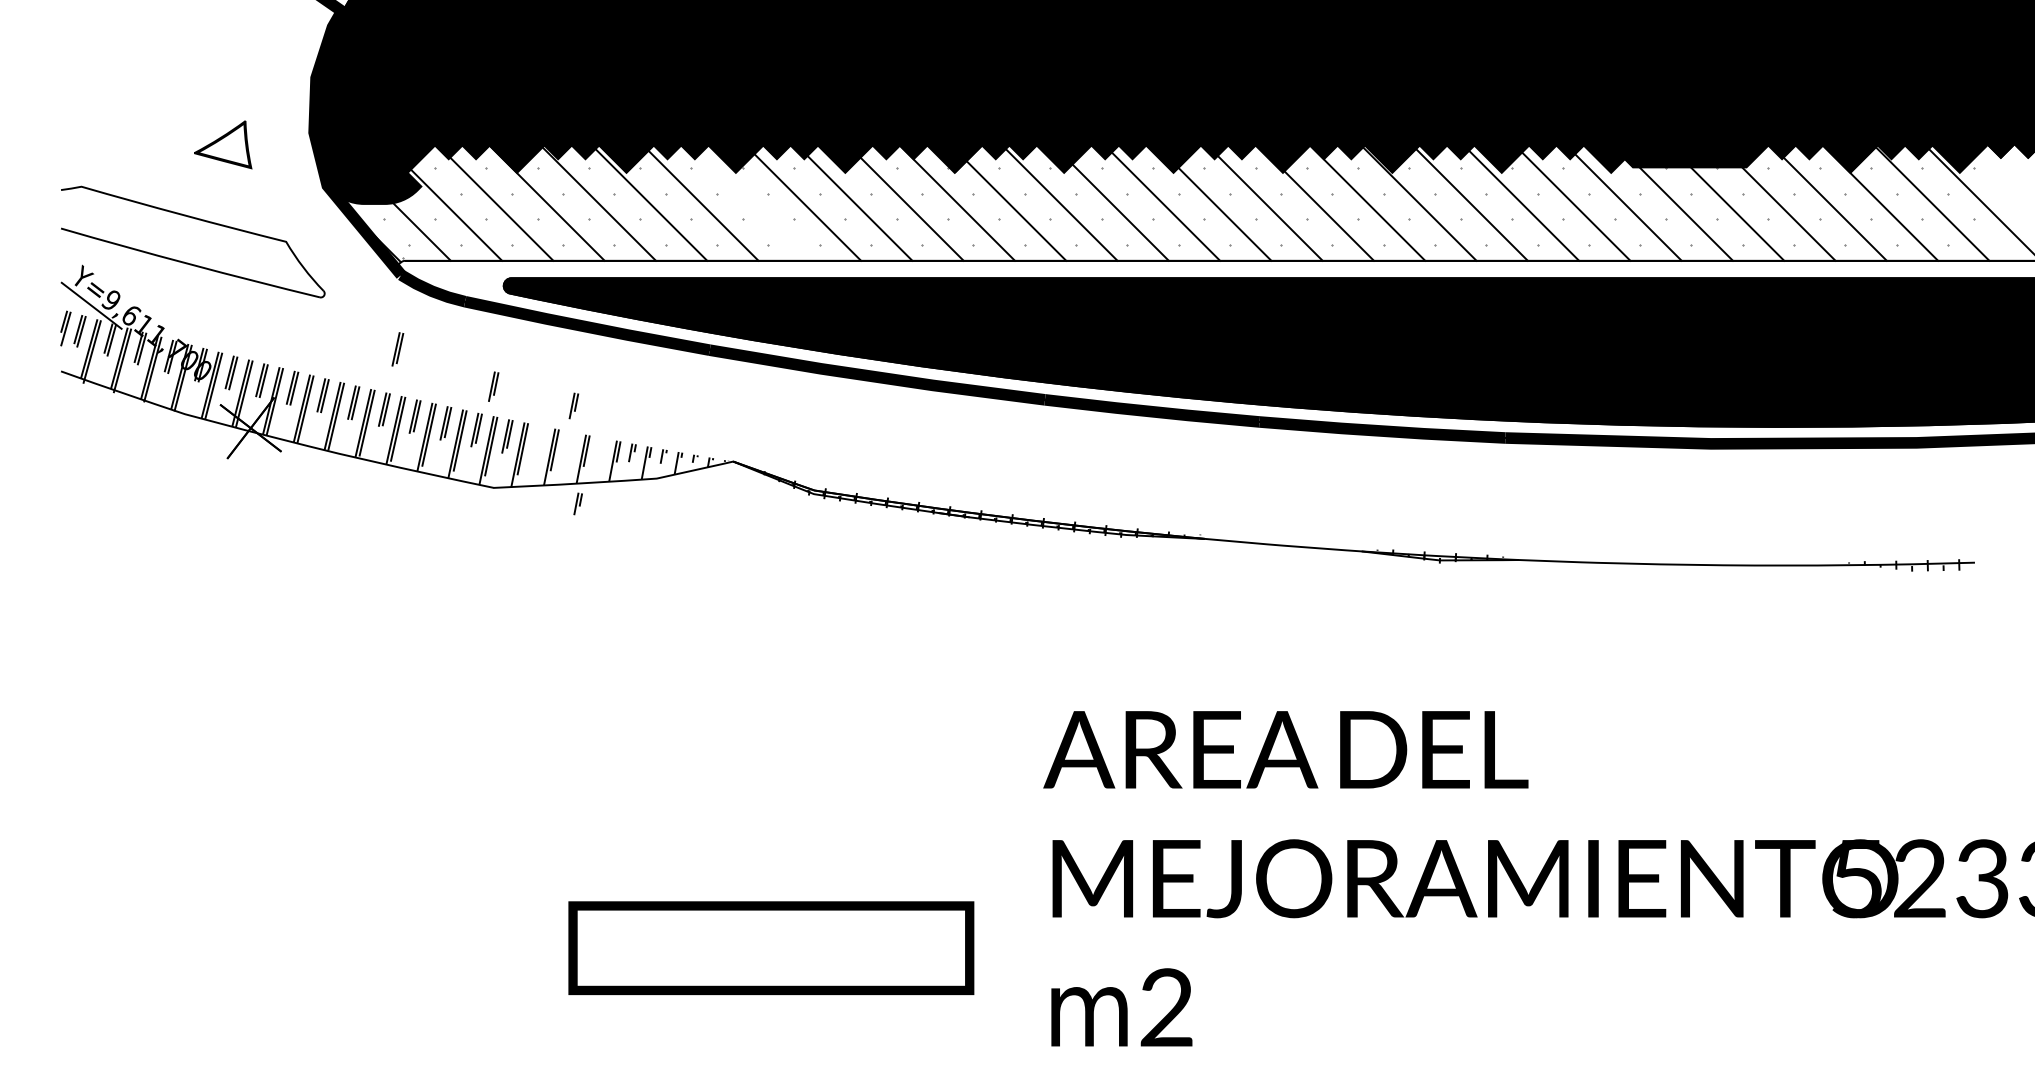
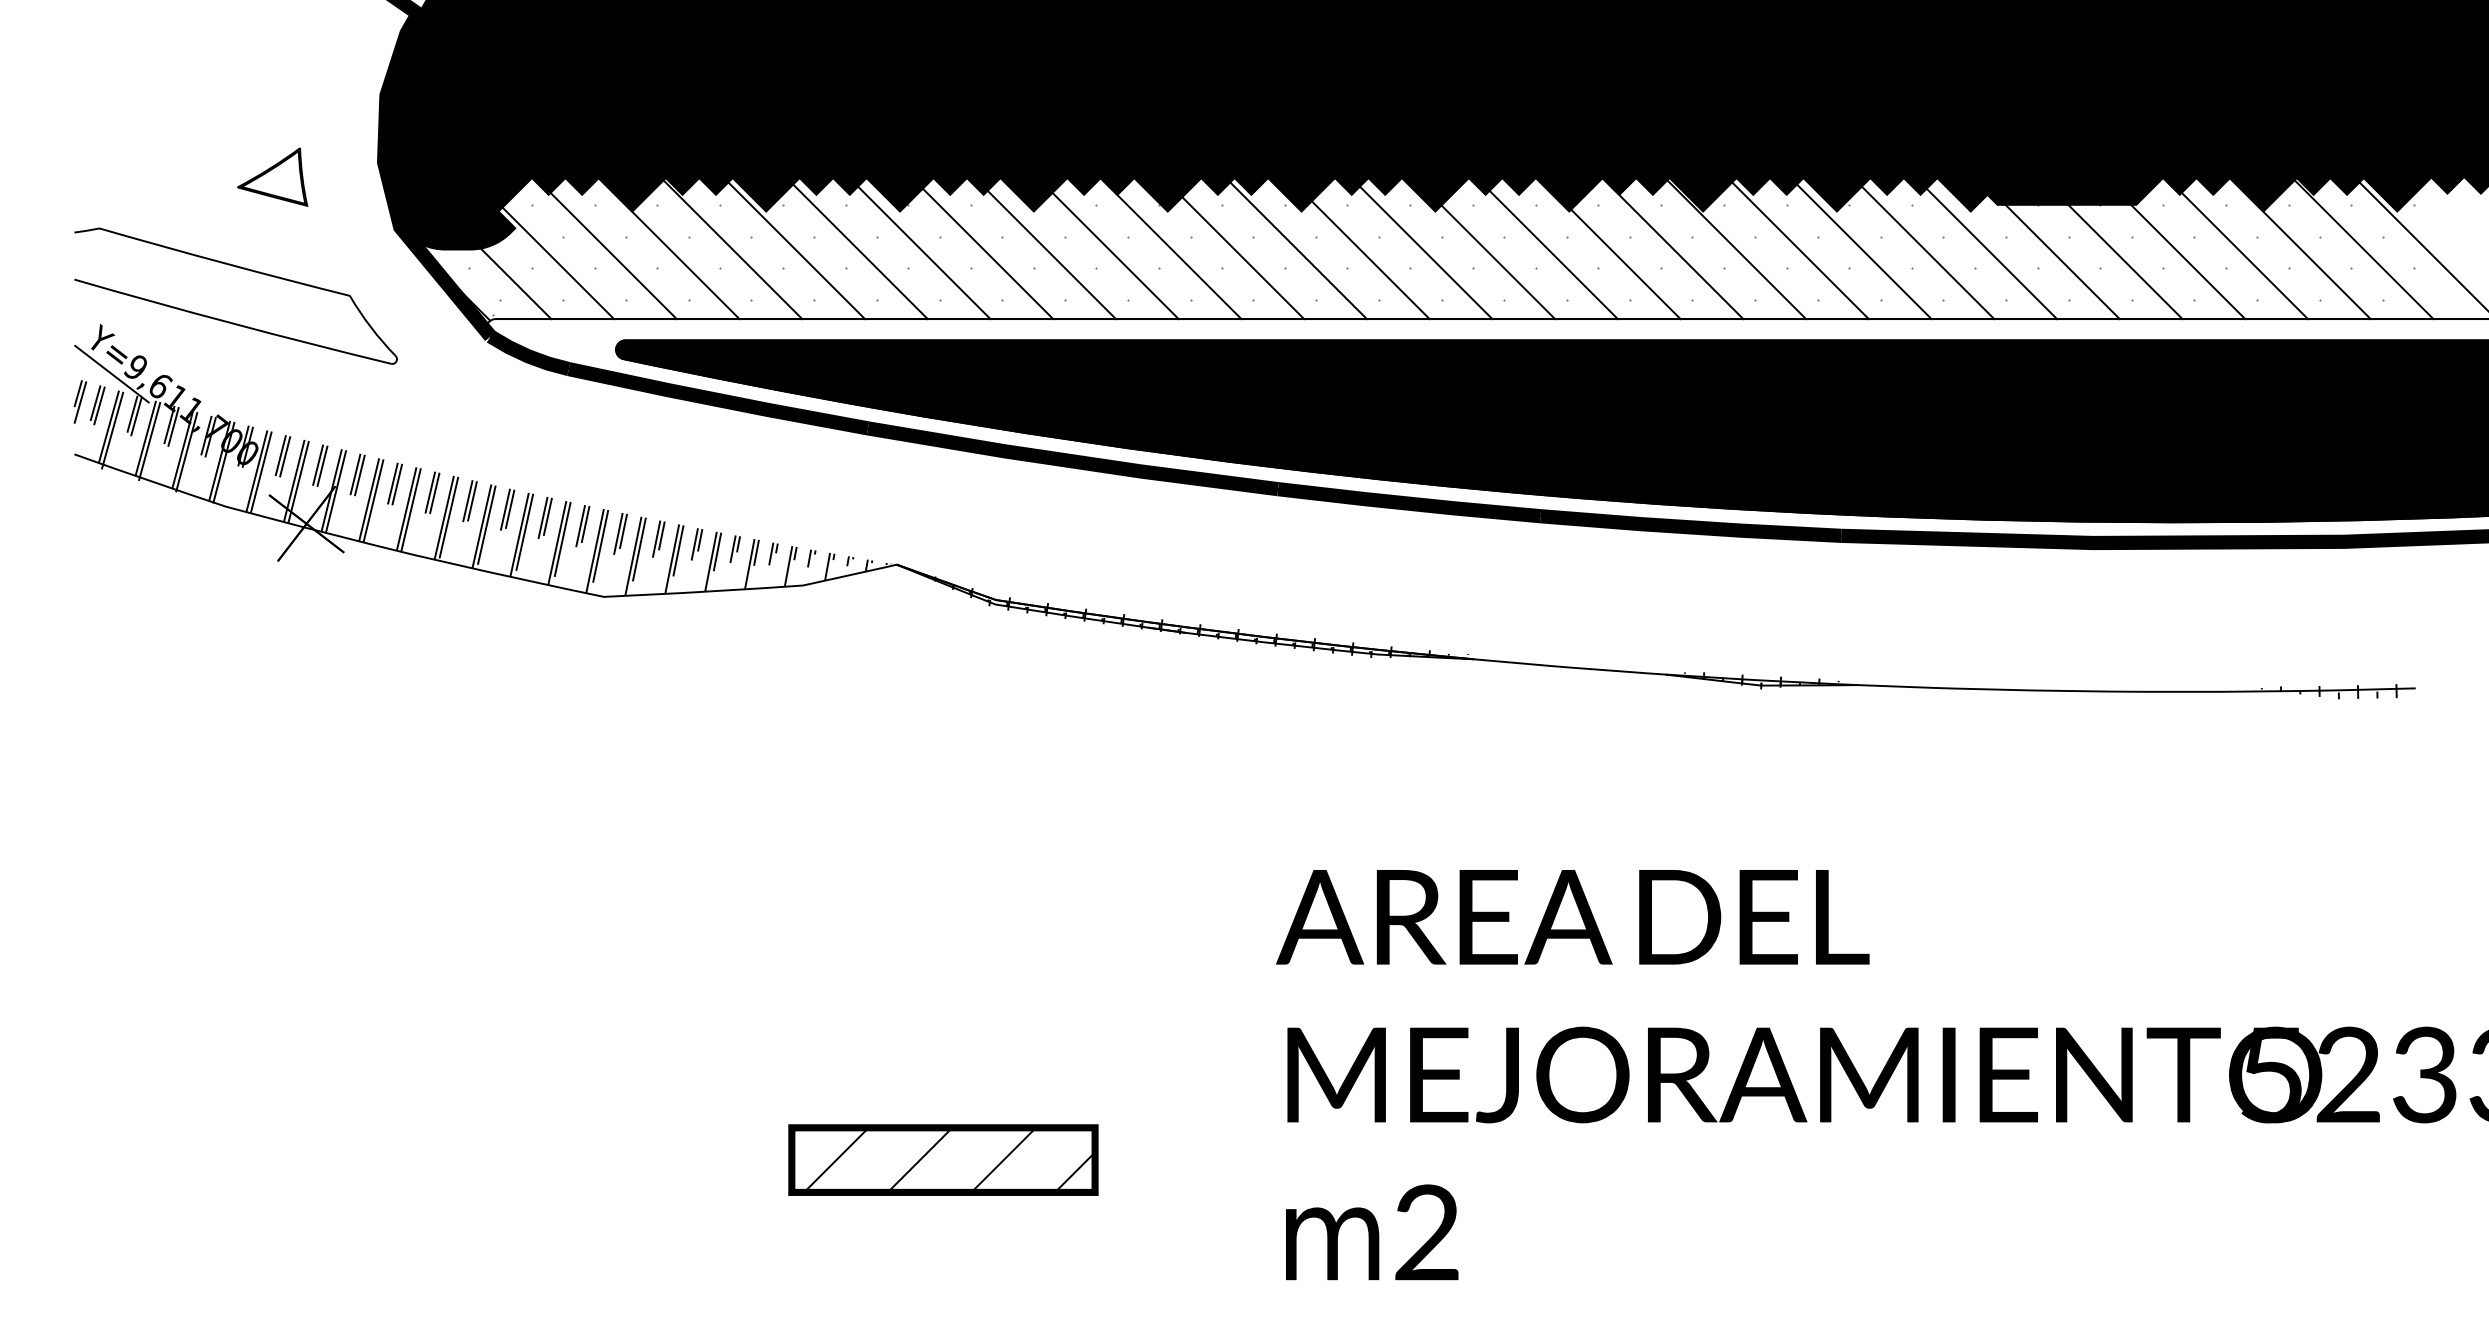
line: (755, 206) -> (923, 252), added
part: (397, 349) -> (486, 427), removed
part: (493, 386) -> (658, 538), moved
part: (573, 405) -> (696, 543), moved
part: (577, 503) -> (734, 548), moved
part: (771, 948) -> (943, 1160), size x0.62

